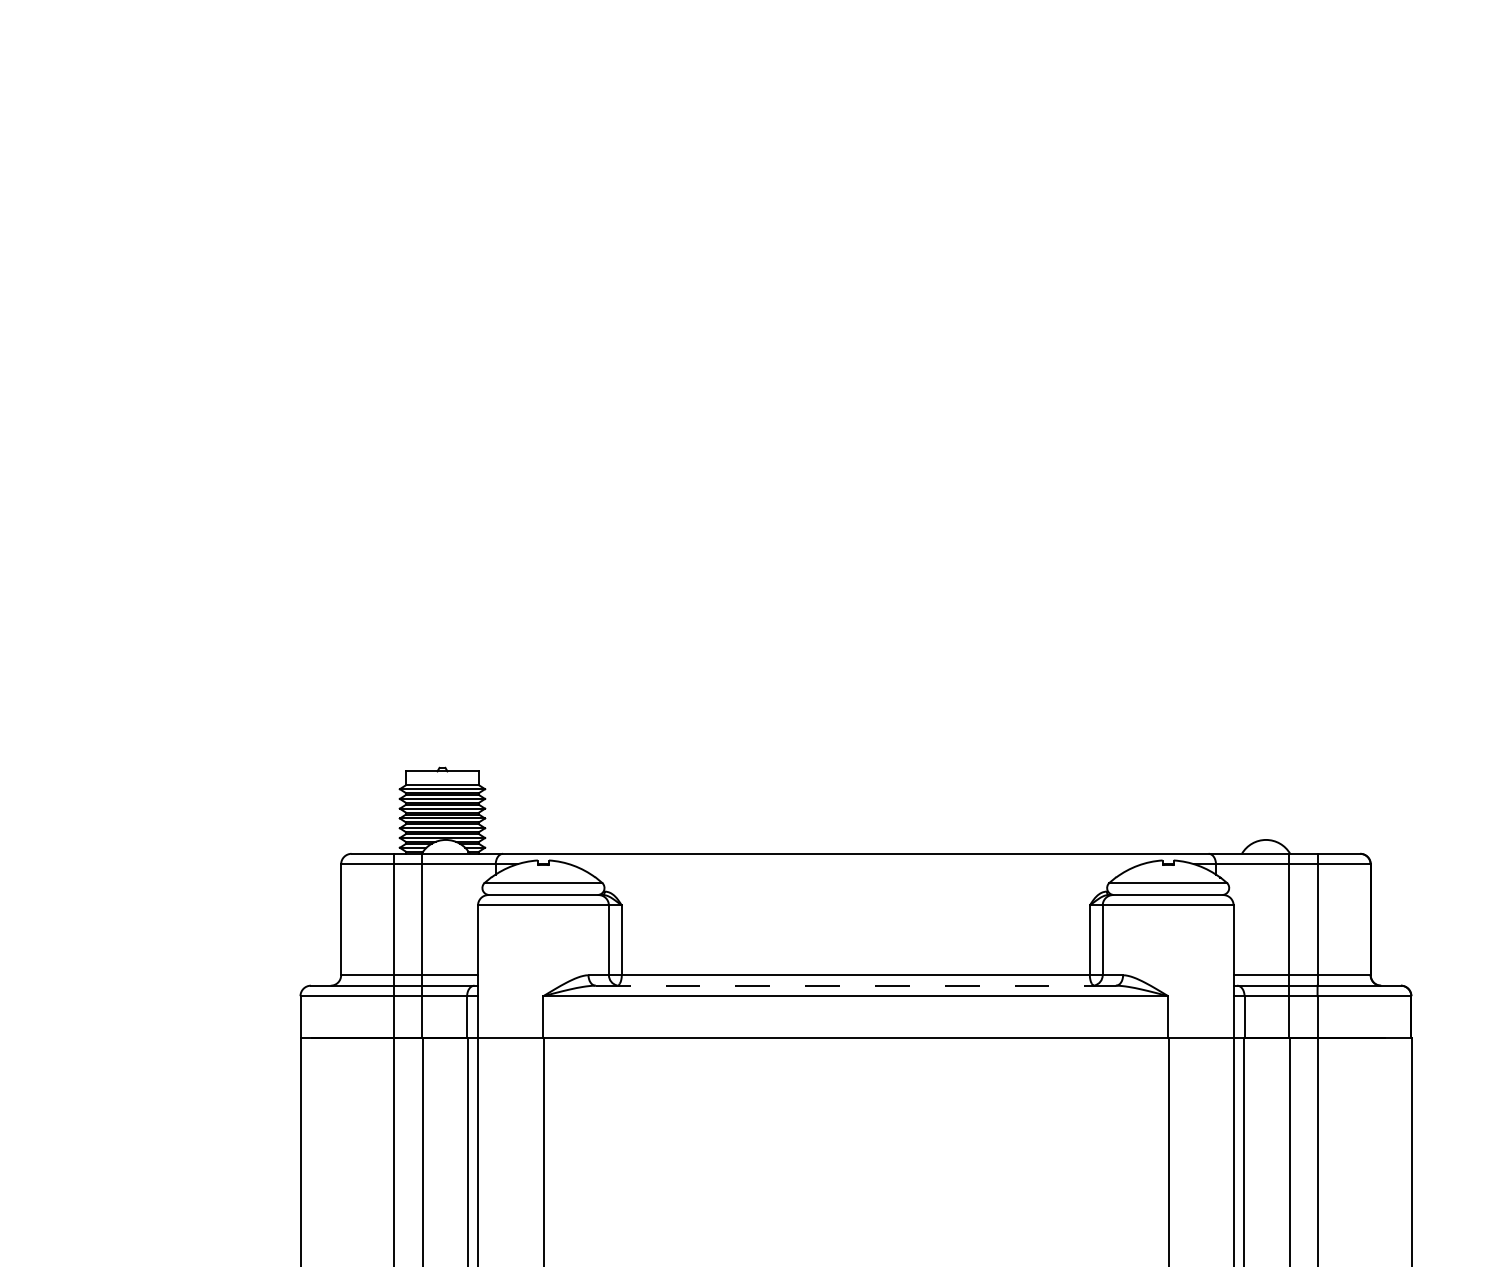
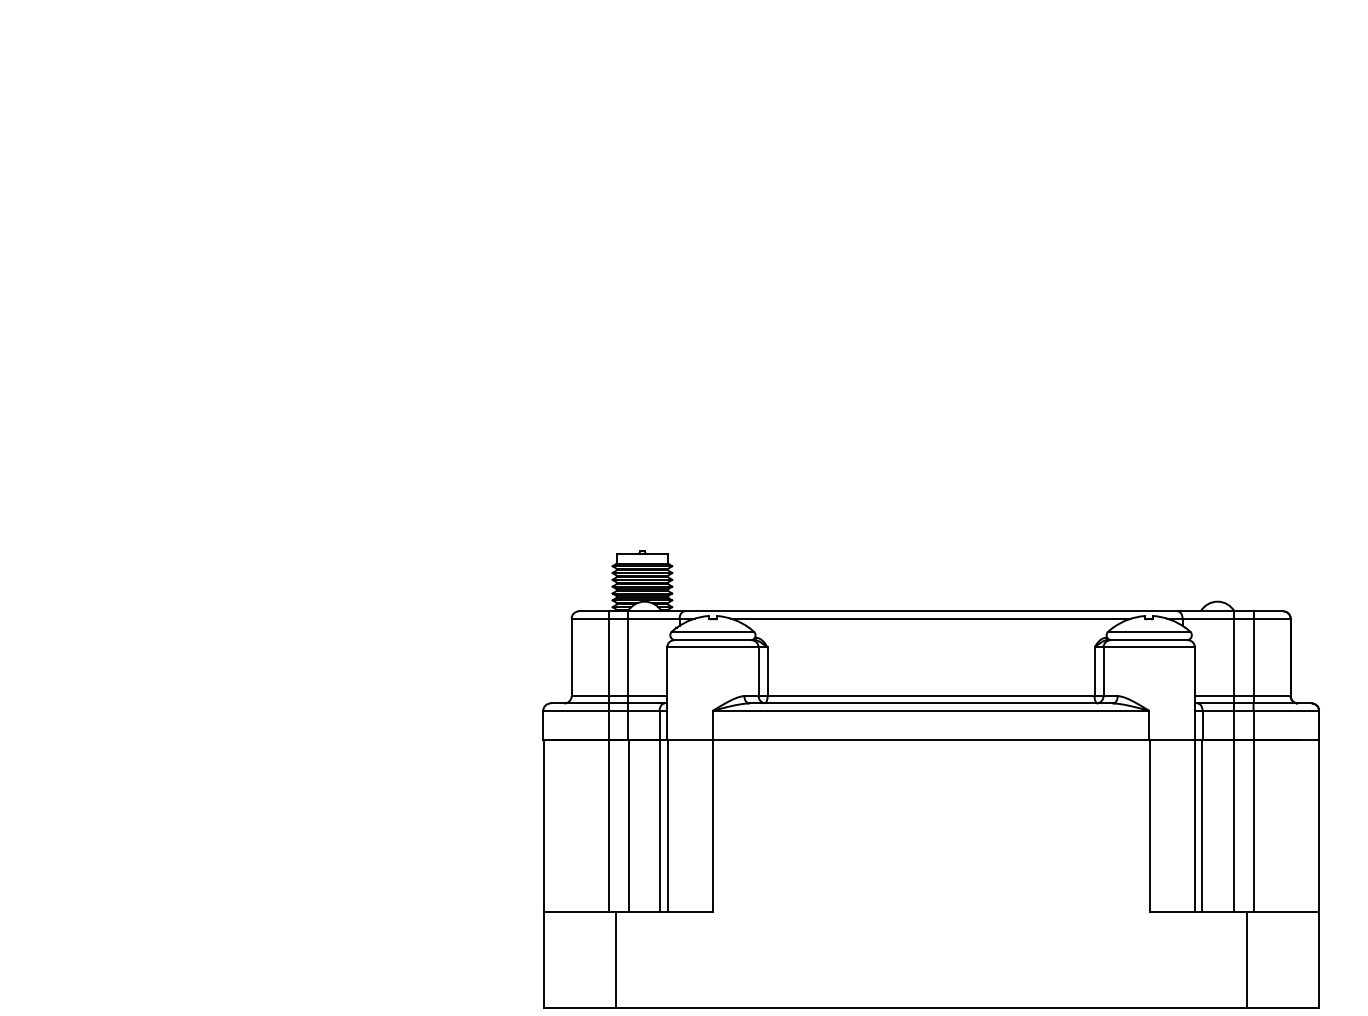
line: (856, 864) -> (931, 618), added
line: (856, 985) -> (931, 703), dashed -> solid

